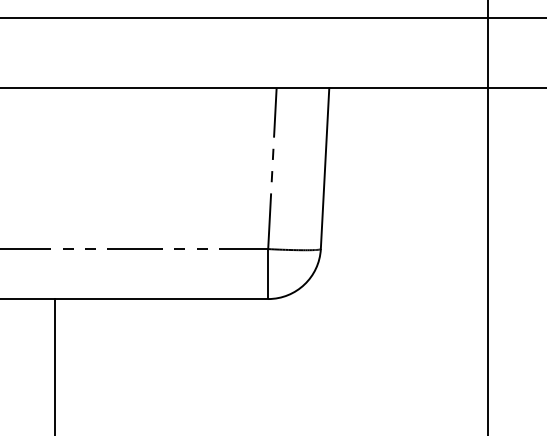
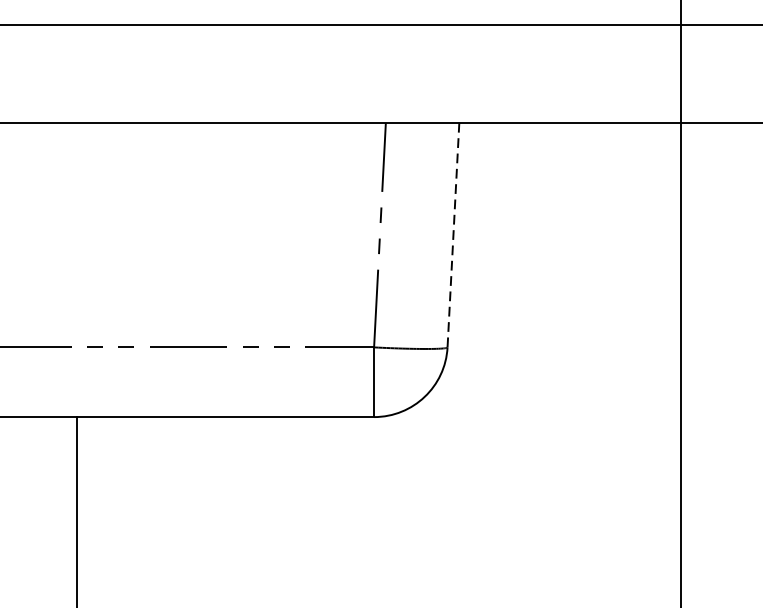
line: (325, 168) -> (454, 234), solid -> dashed

